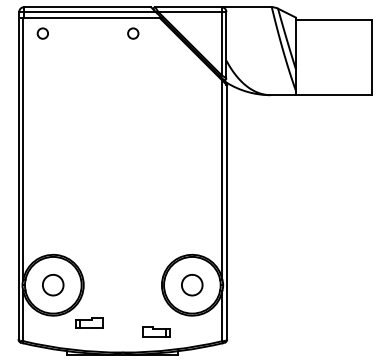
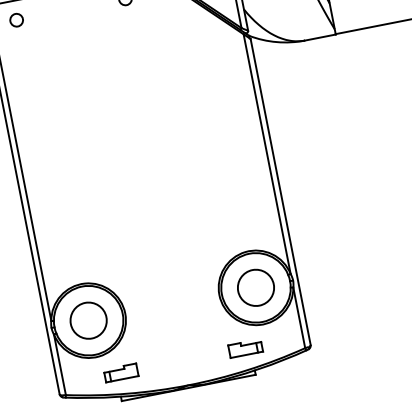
circle: (52, 284) -> (87, 319), size x1.43
circle: (191, 284) -> (254, 287), size x1.43
part: (89, 322) -> (121, 372), moved
part: (156, 331) -> (245, 347), moved

